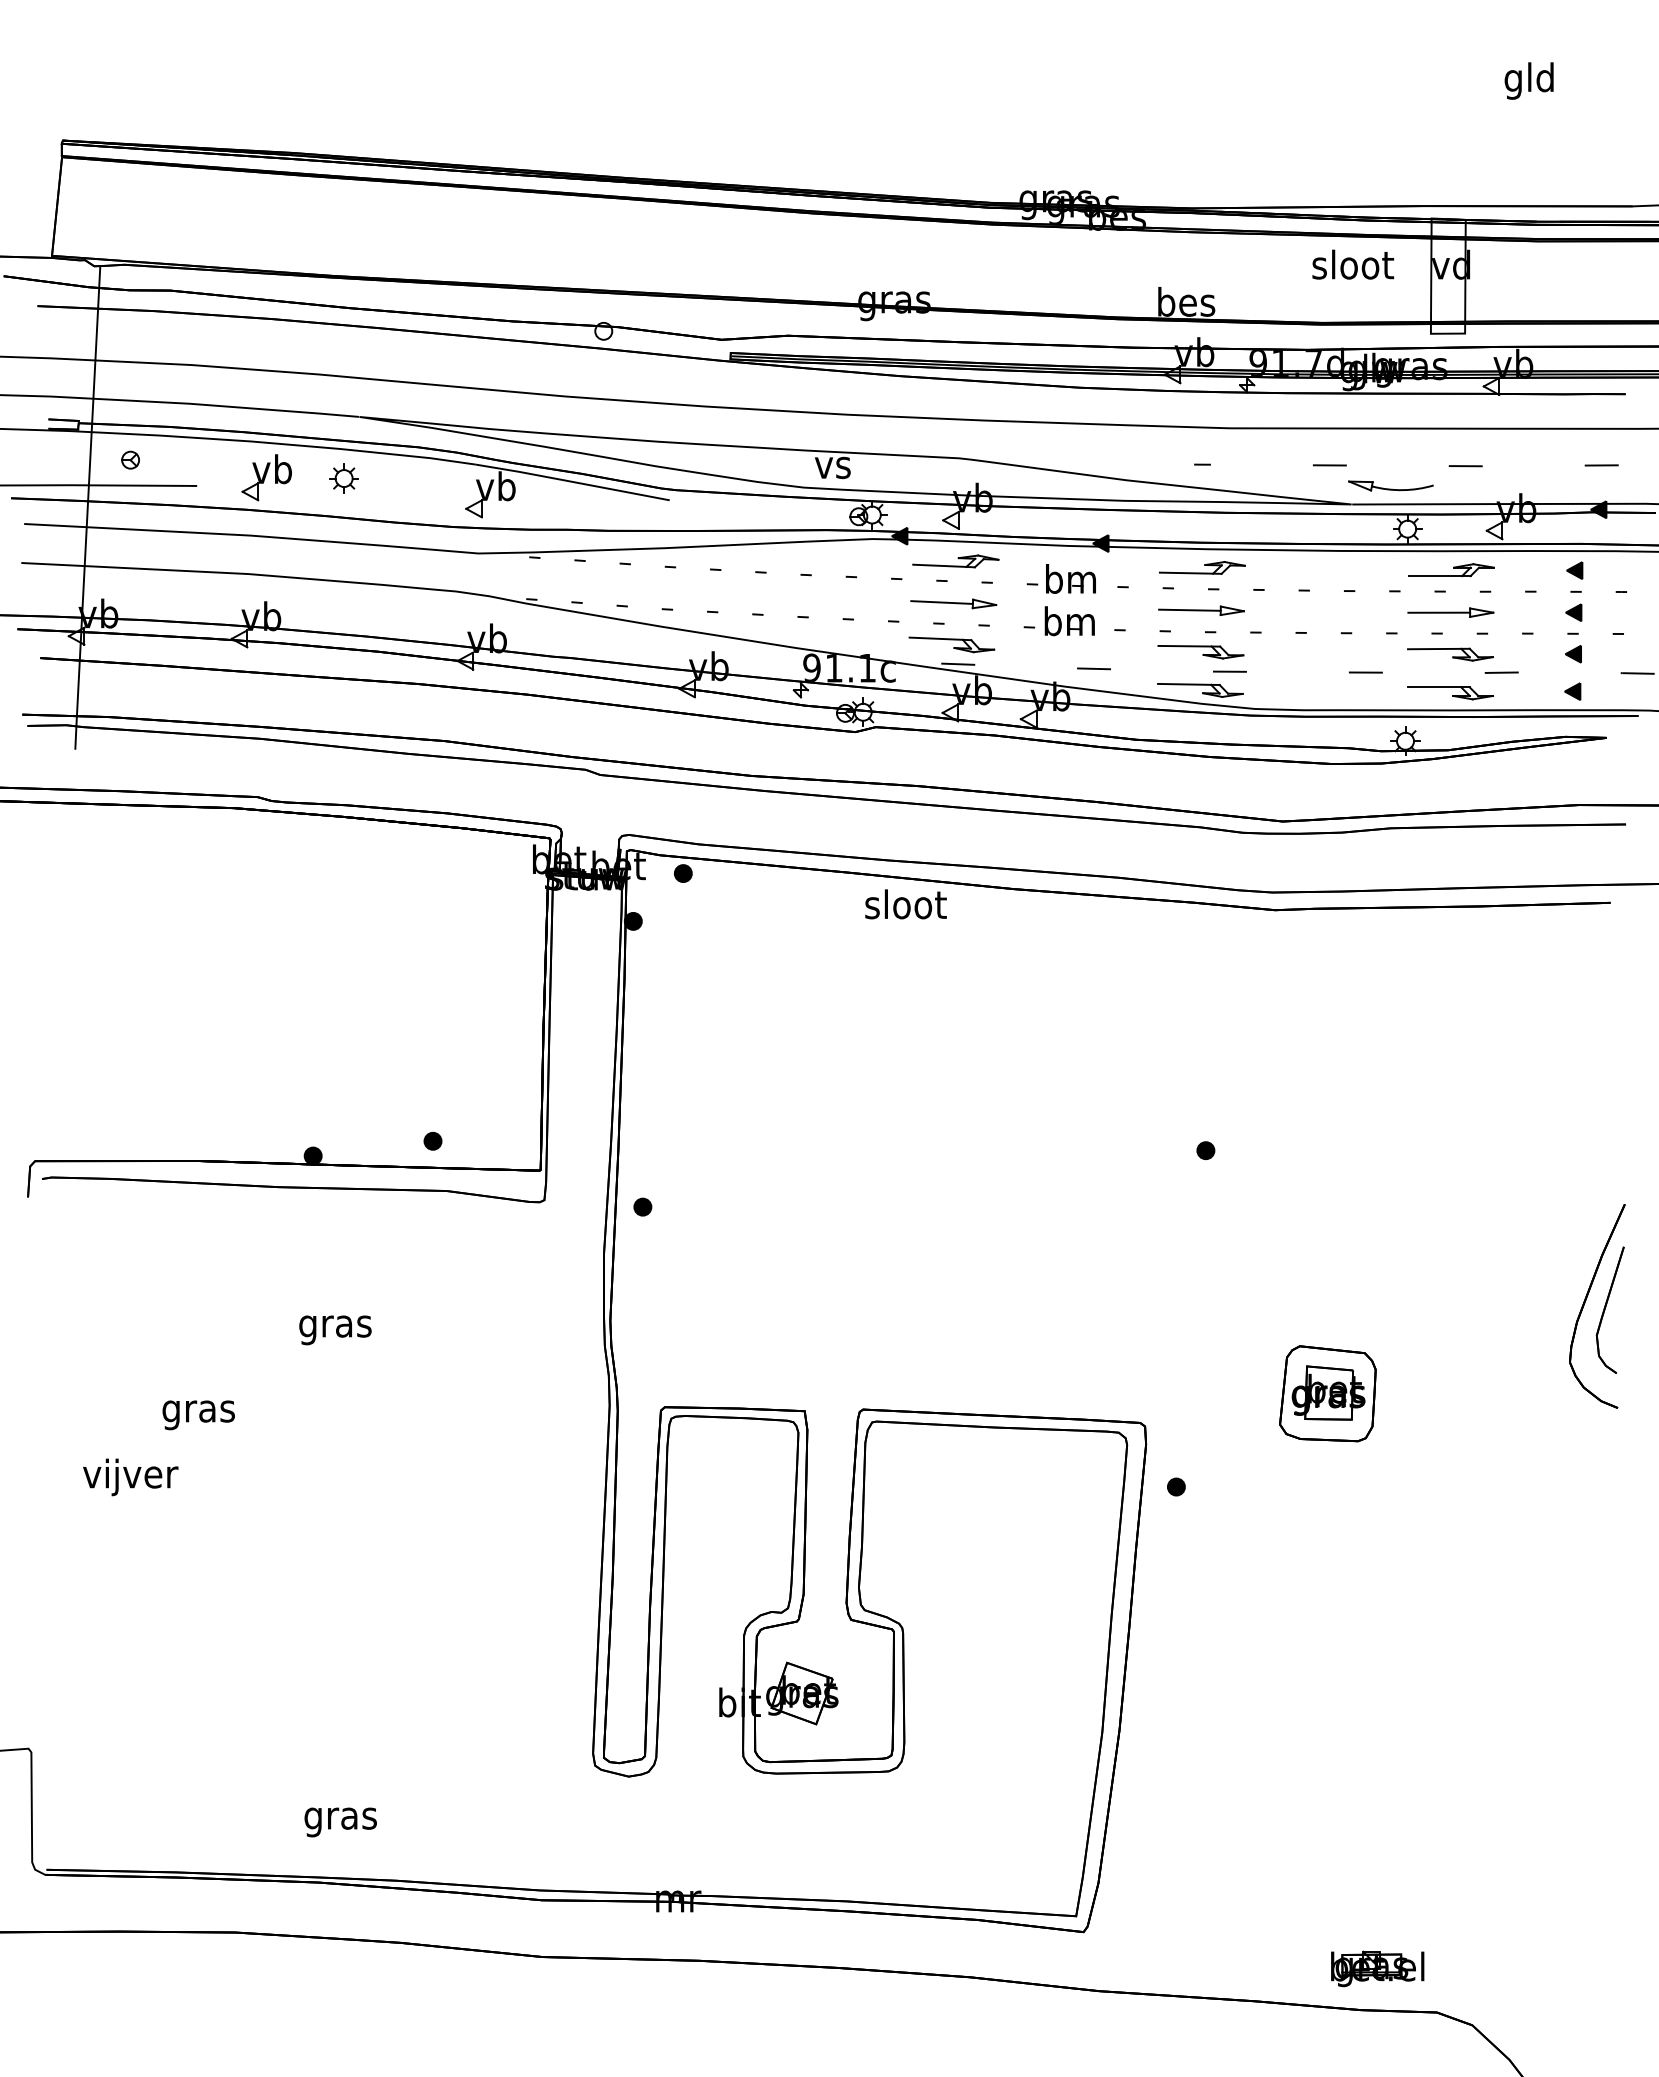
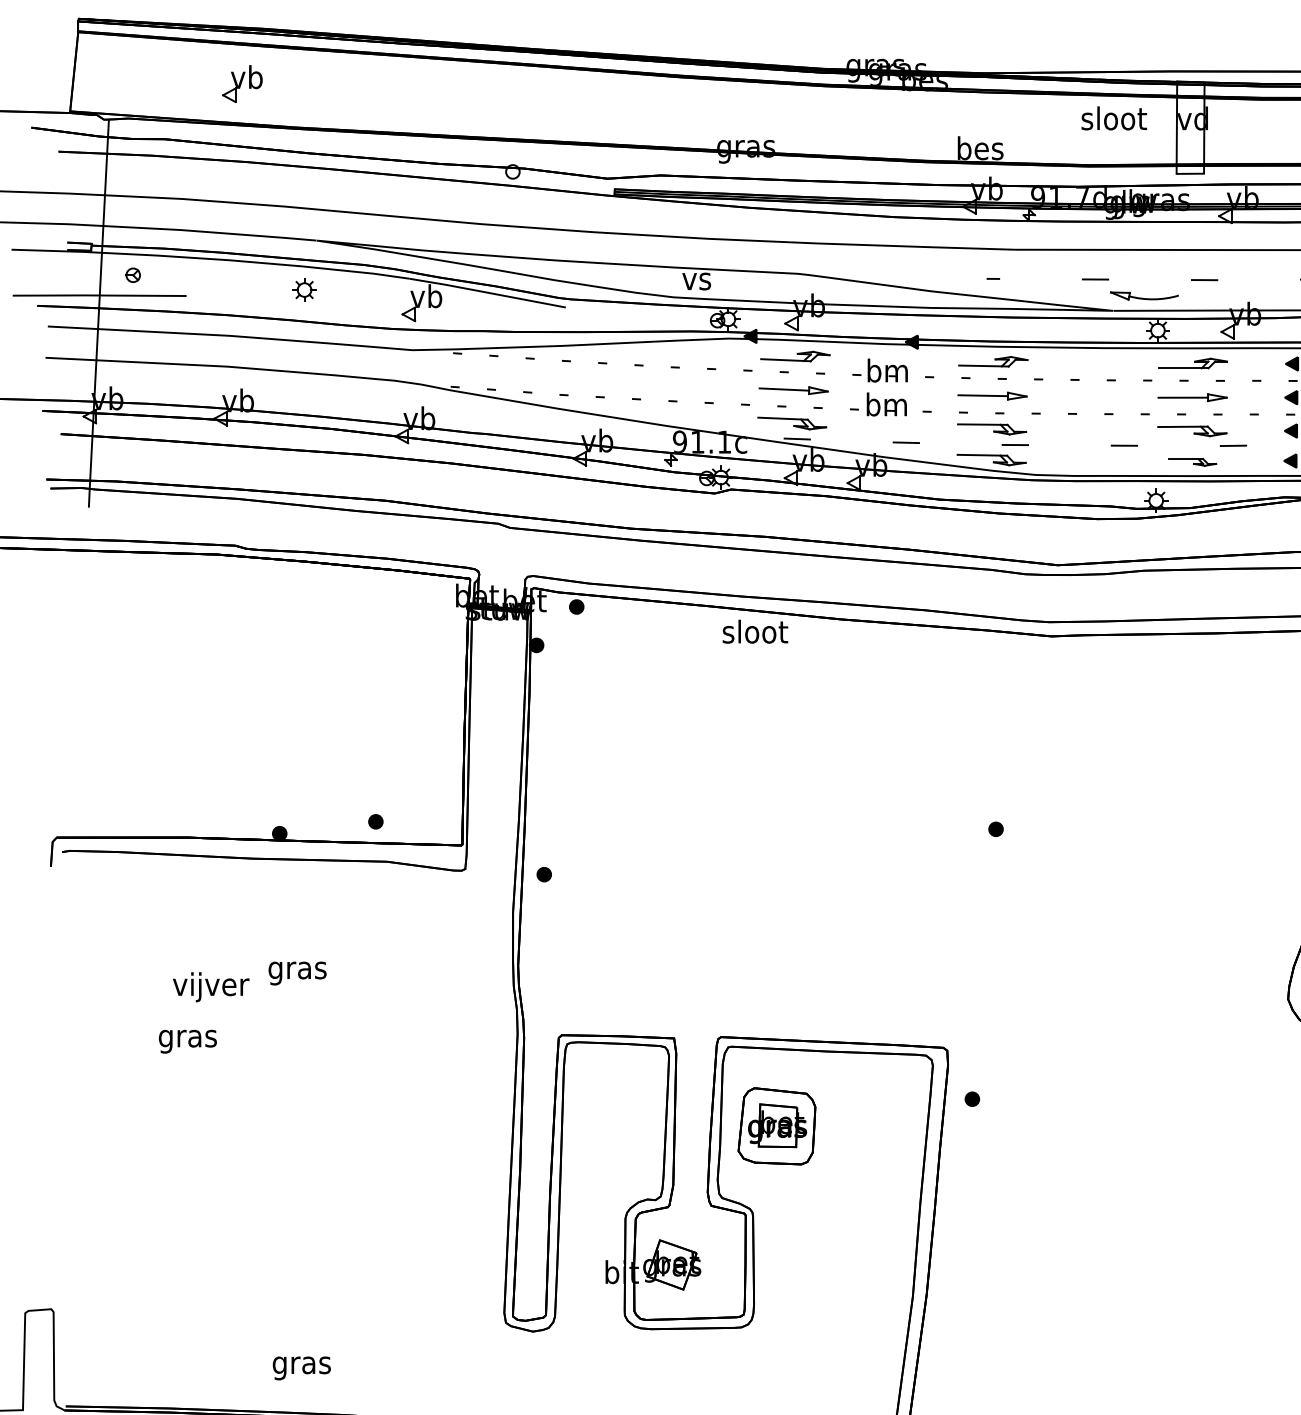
part: (266, 477) -> (242, 83), moved
part: (1450, 693) -> (1192, 462), size x0.7
part: (1327, 1393) -> (776, 1126), moved
text: (130, 1477) -> (210, 987), moved

